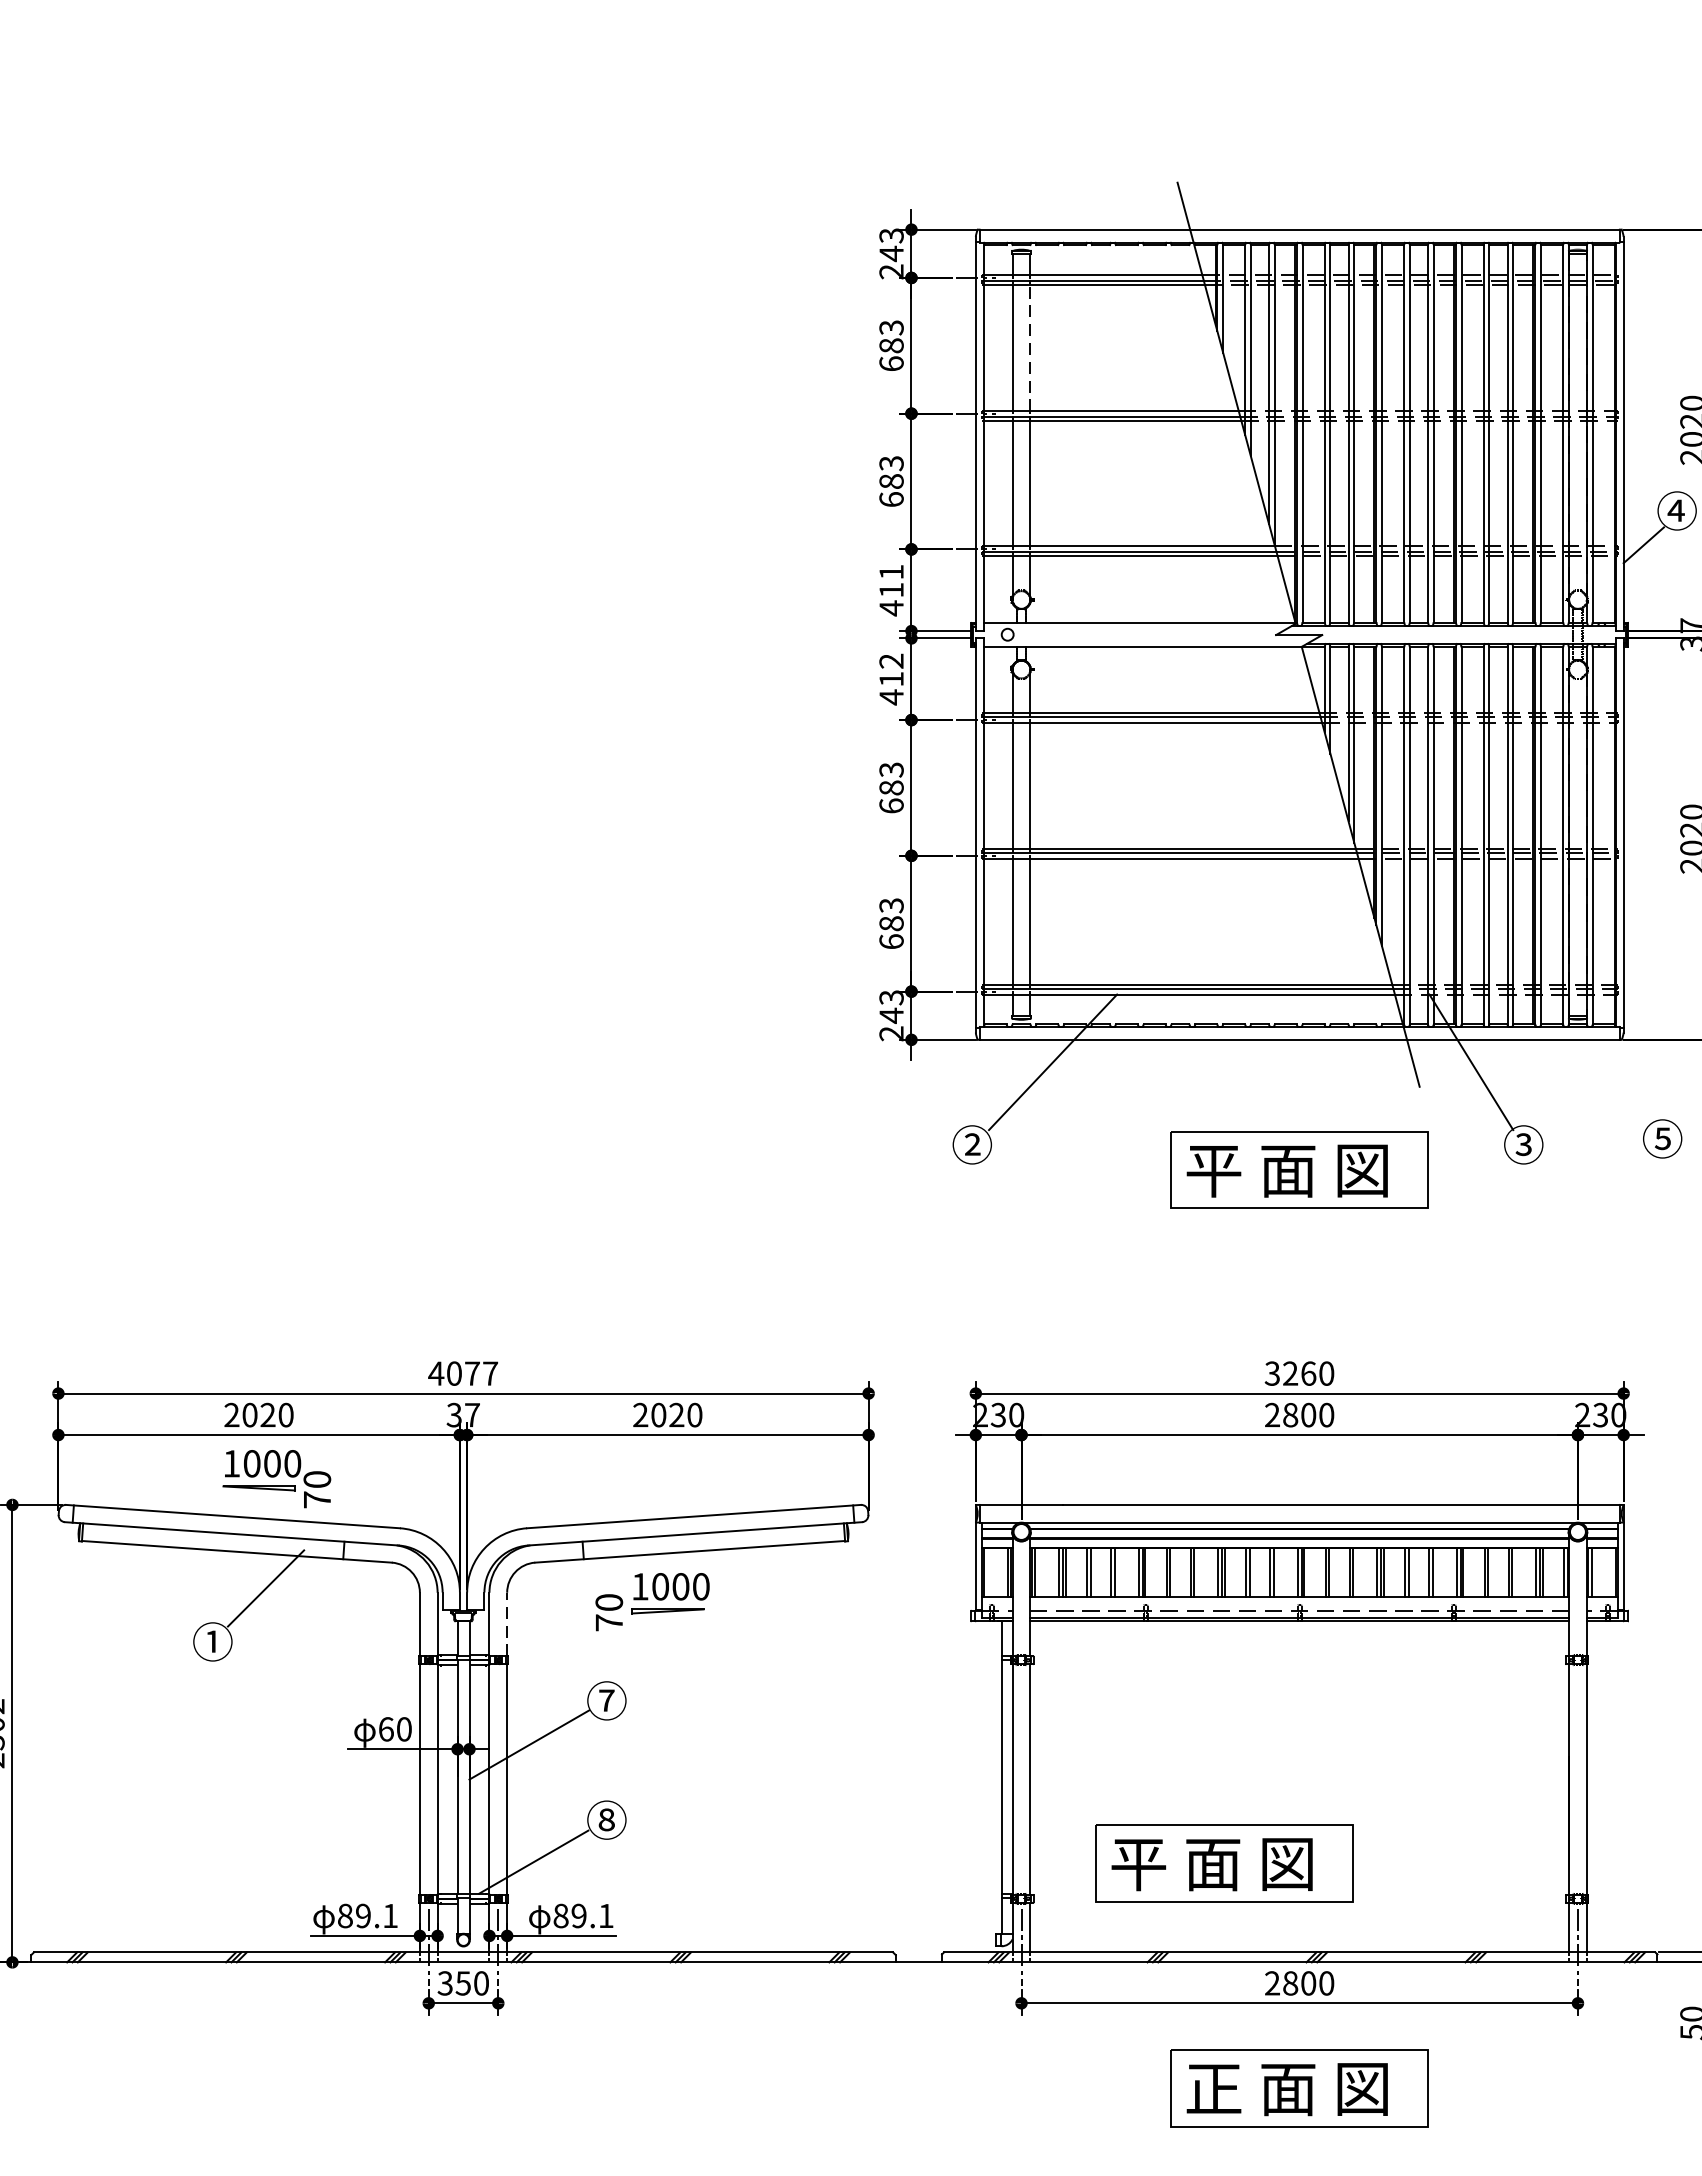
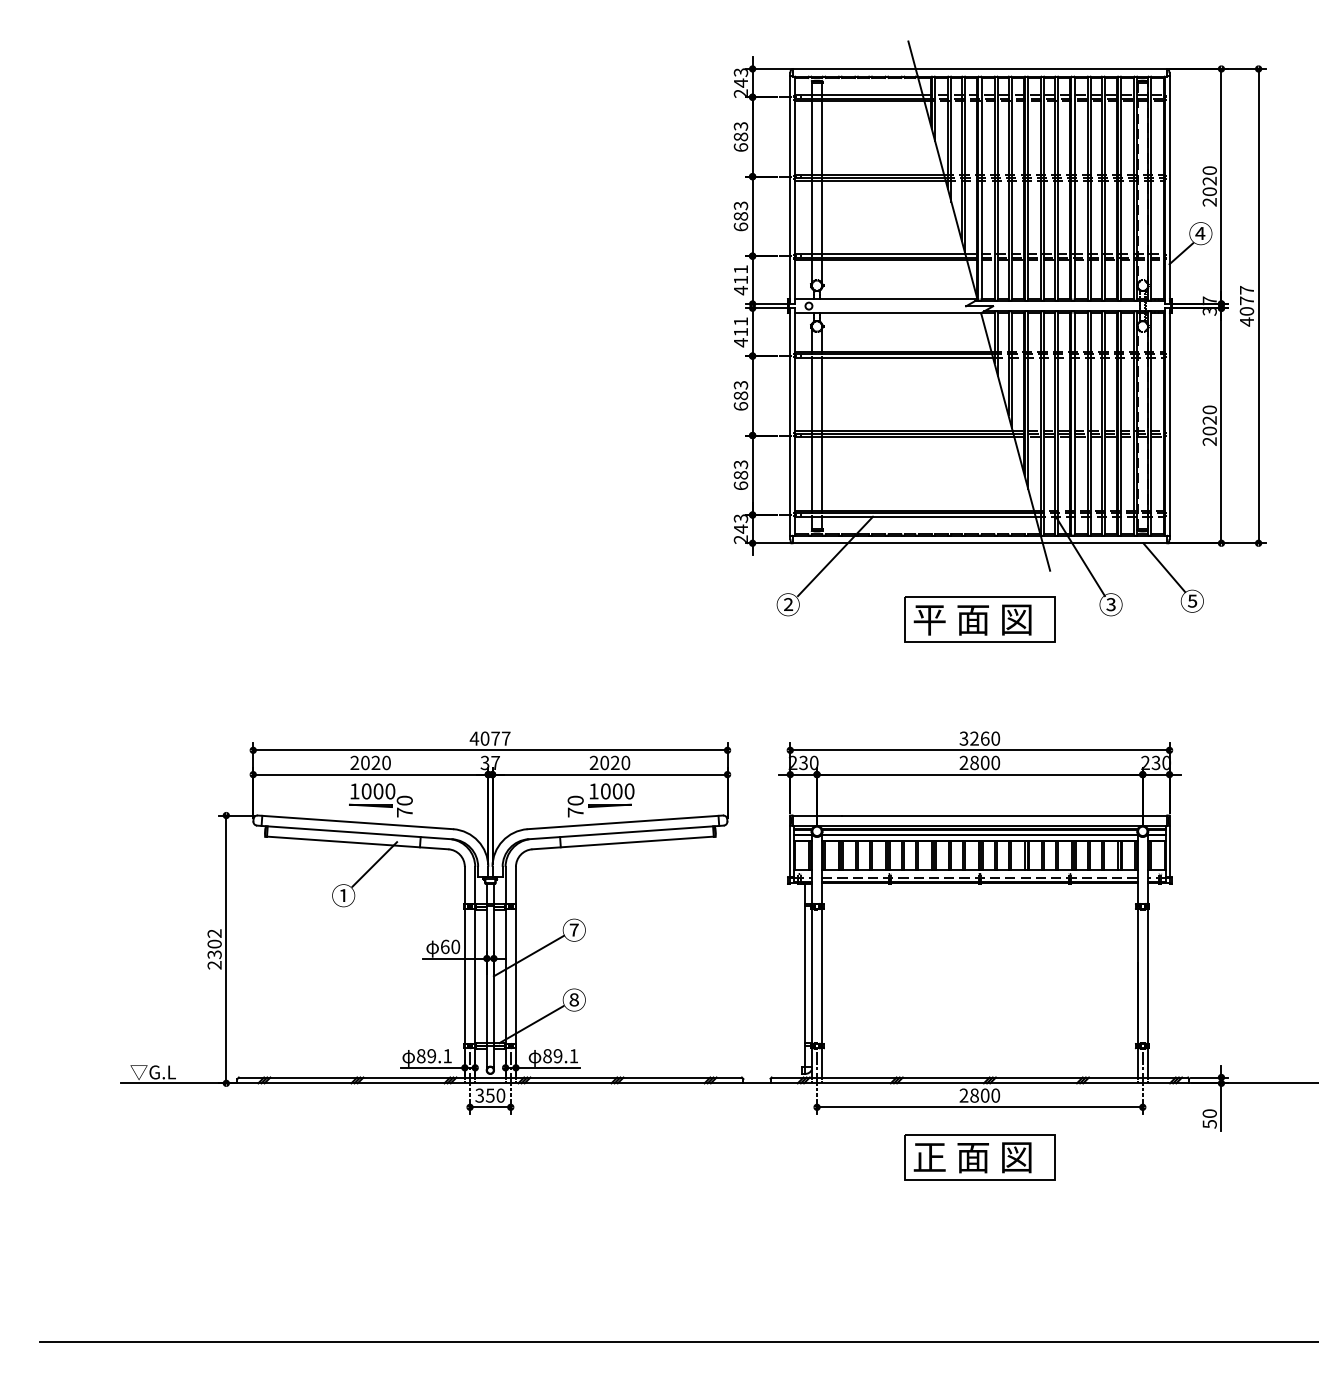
line: (1030, 348) -> (822, 138), dashed -> solid
text: (890, 661) -> (740, 321), 412 -> 411
line: (1615, 1081) -> (1164, 567), added
part: (651, 1602) -> (600, 800), moved
line: (506, 1624) -> (515, 885), dashed -> solid
part: (1223, 1863) -> (935, 1025), removed

